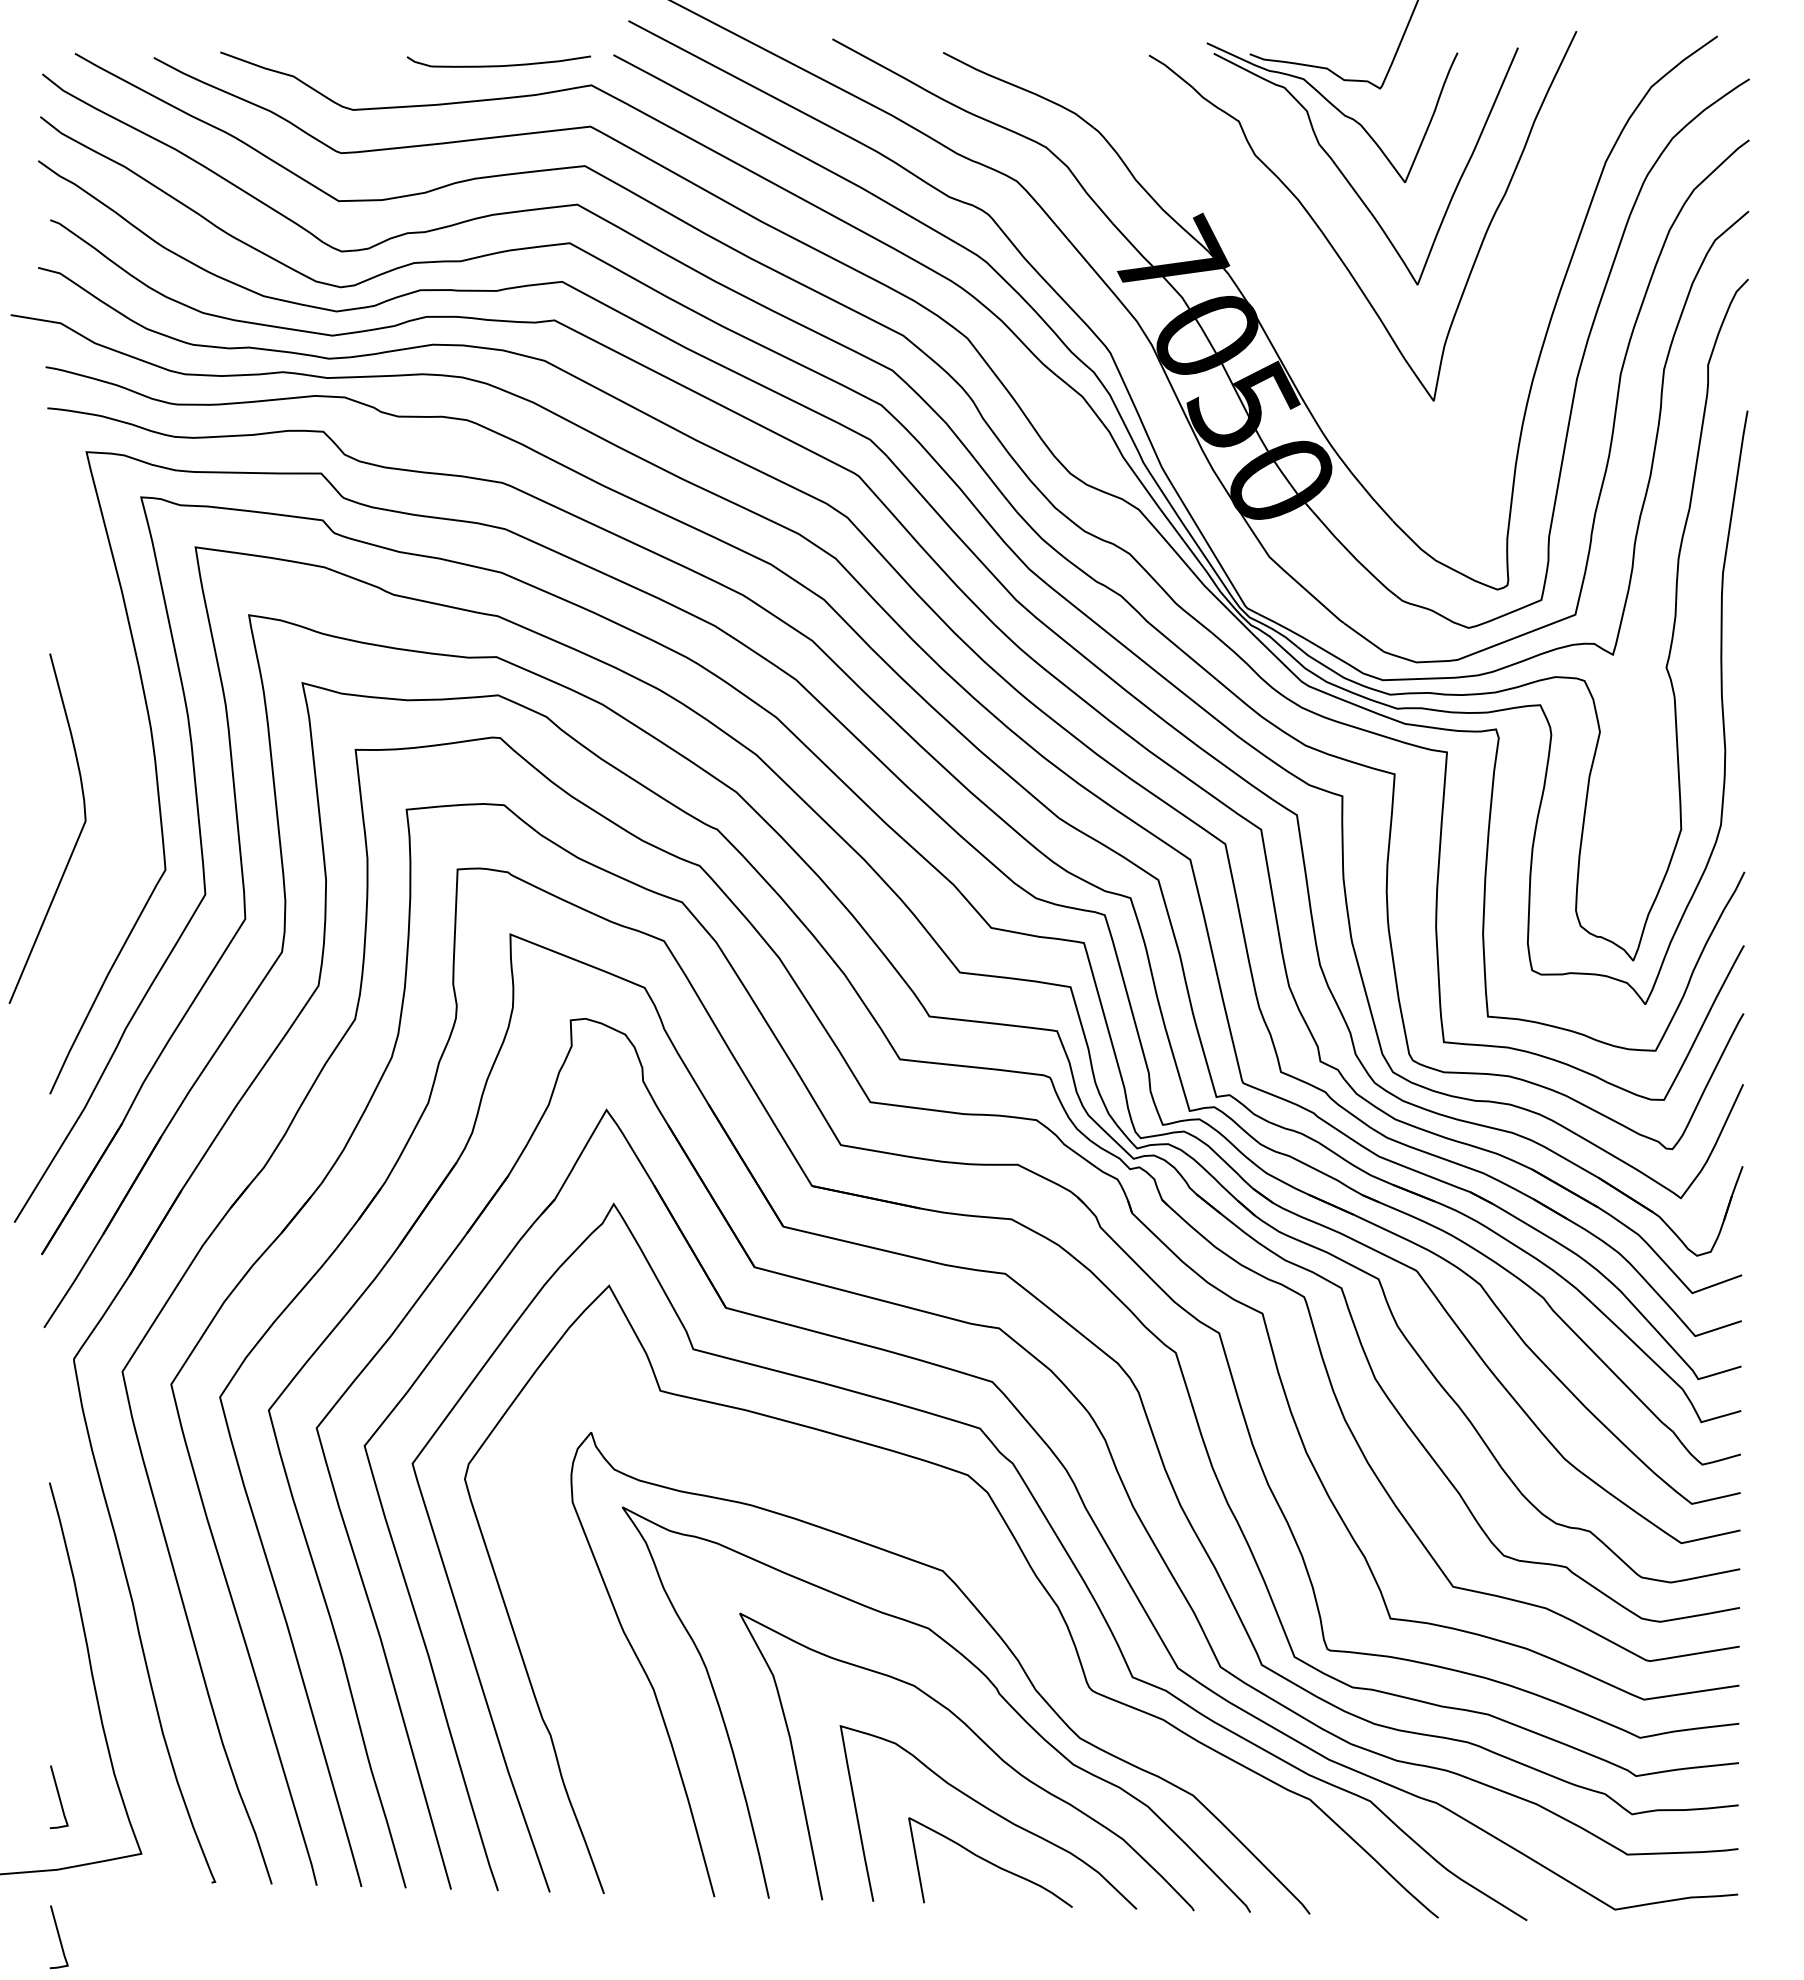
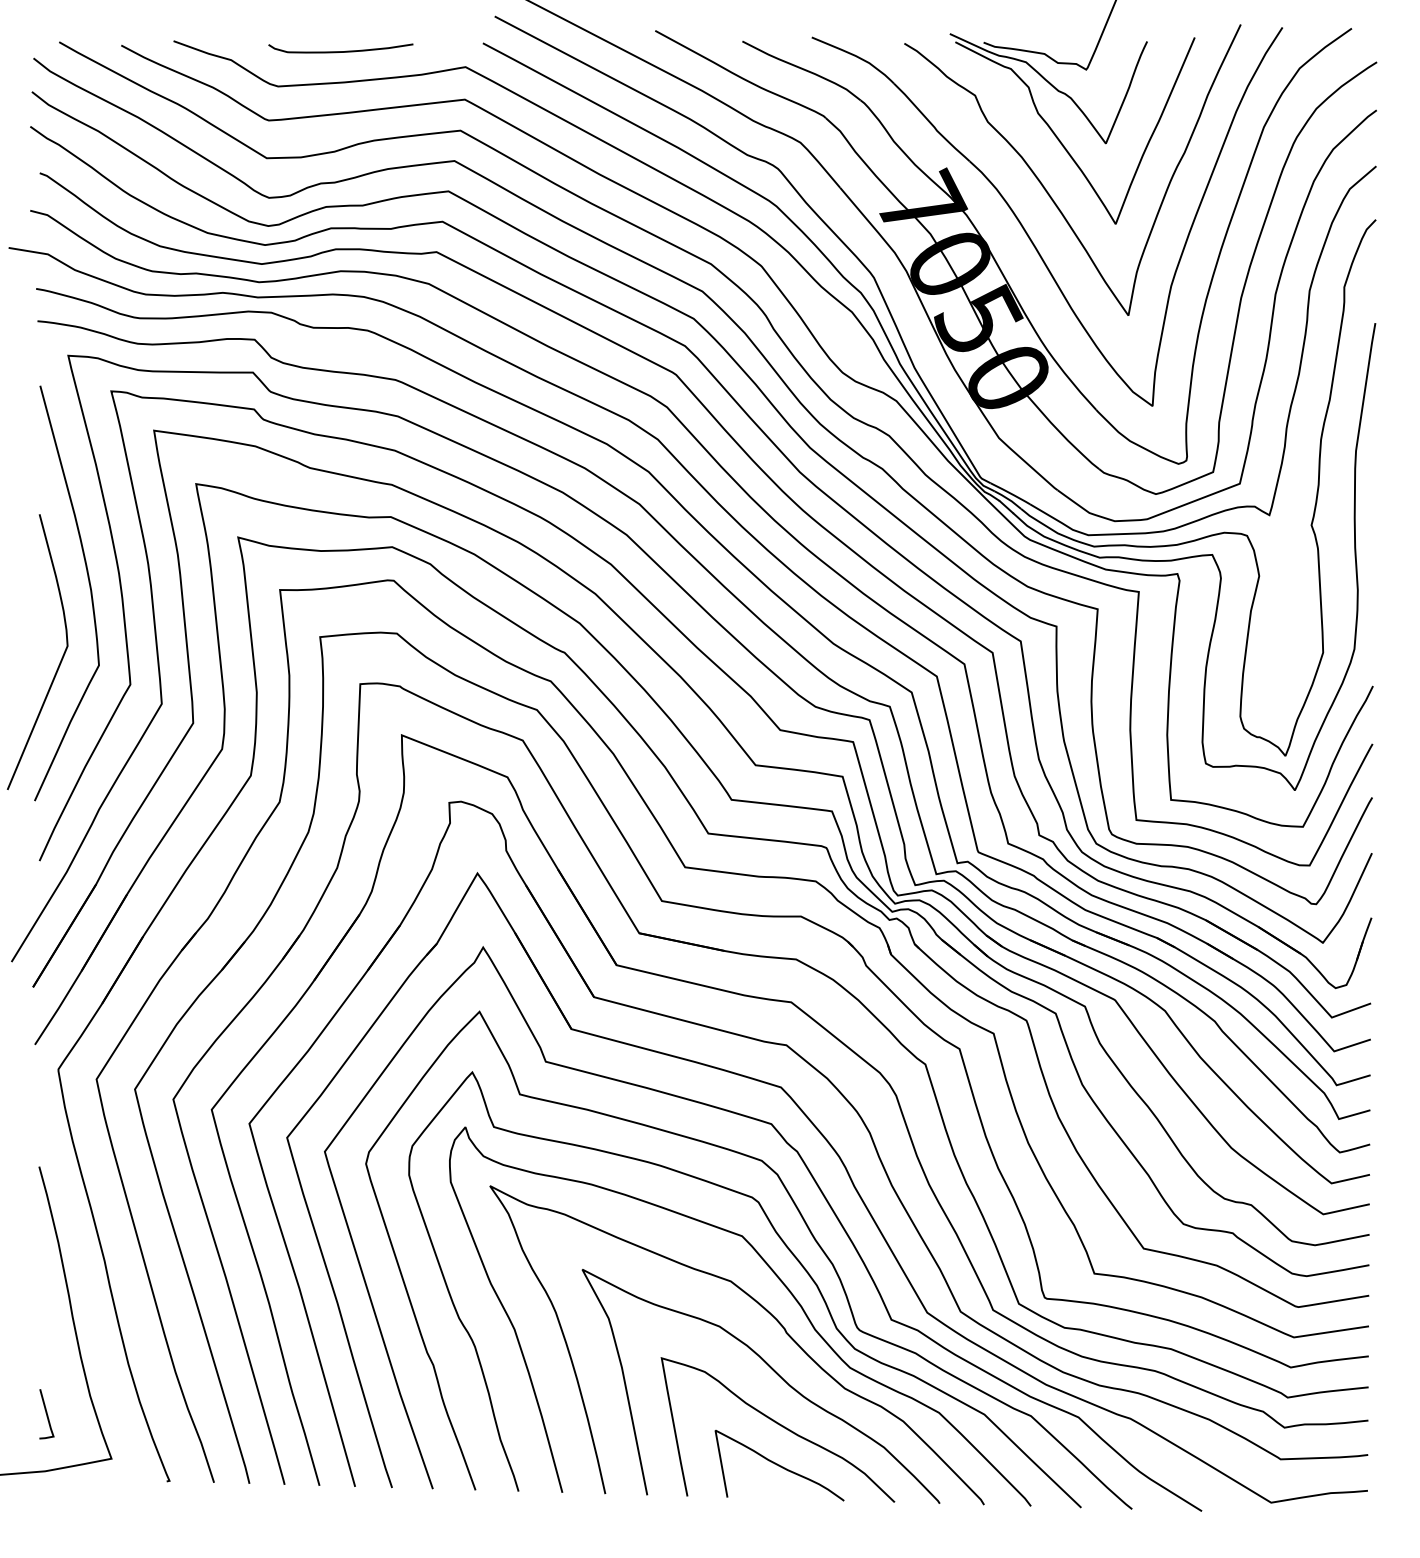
curve: (498, 65) -> (340, 51), moved
part: (1301, 289) -> (1024, 227), added
curve: (113, 746) -> (89, 587), added
curve: (1001, 1588) -> (788, 1249), added
line: (58, 1937) -> (46, 1524), removed

